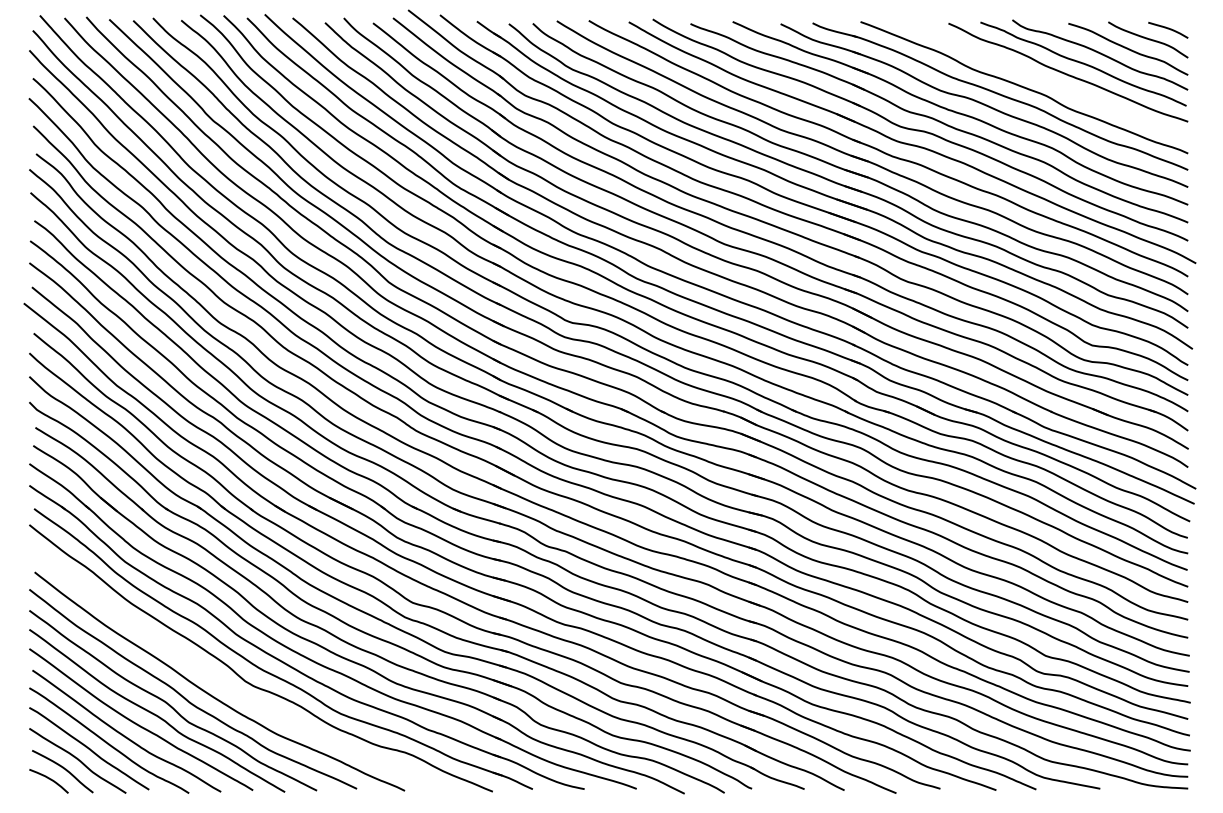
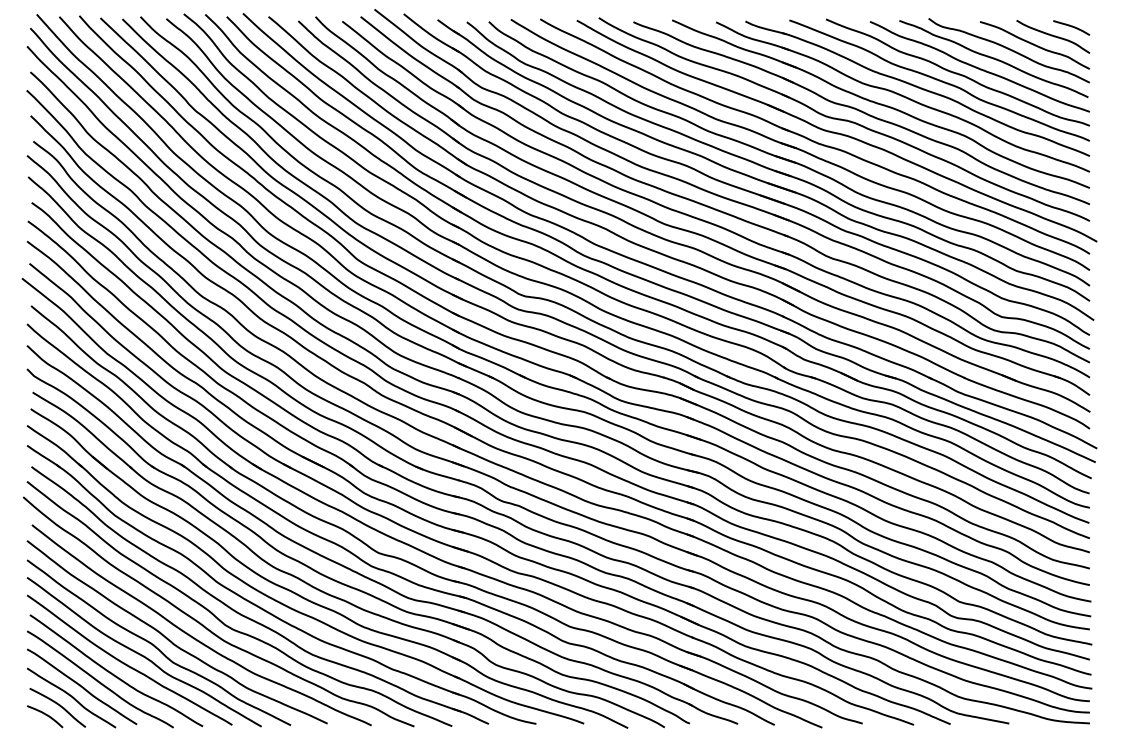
curve: (1044, 79) -> (958, 73), added
curve: (222, 681) -> (204, 625), added

